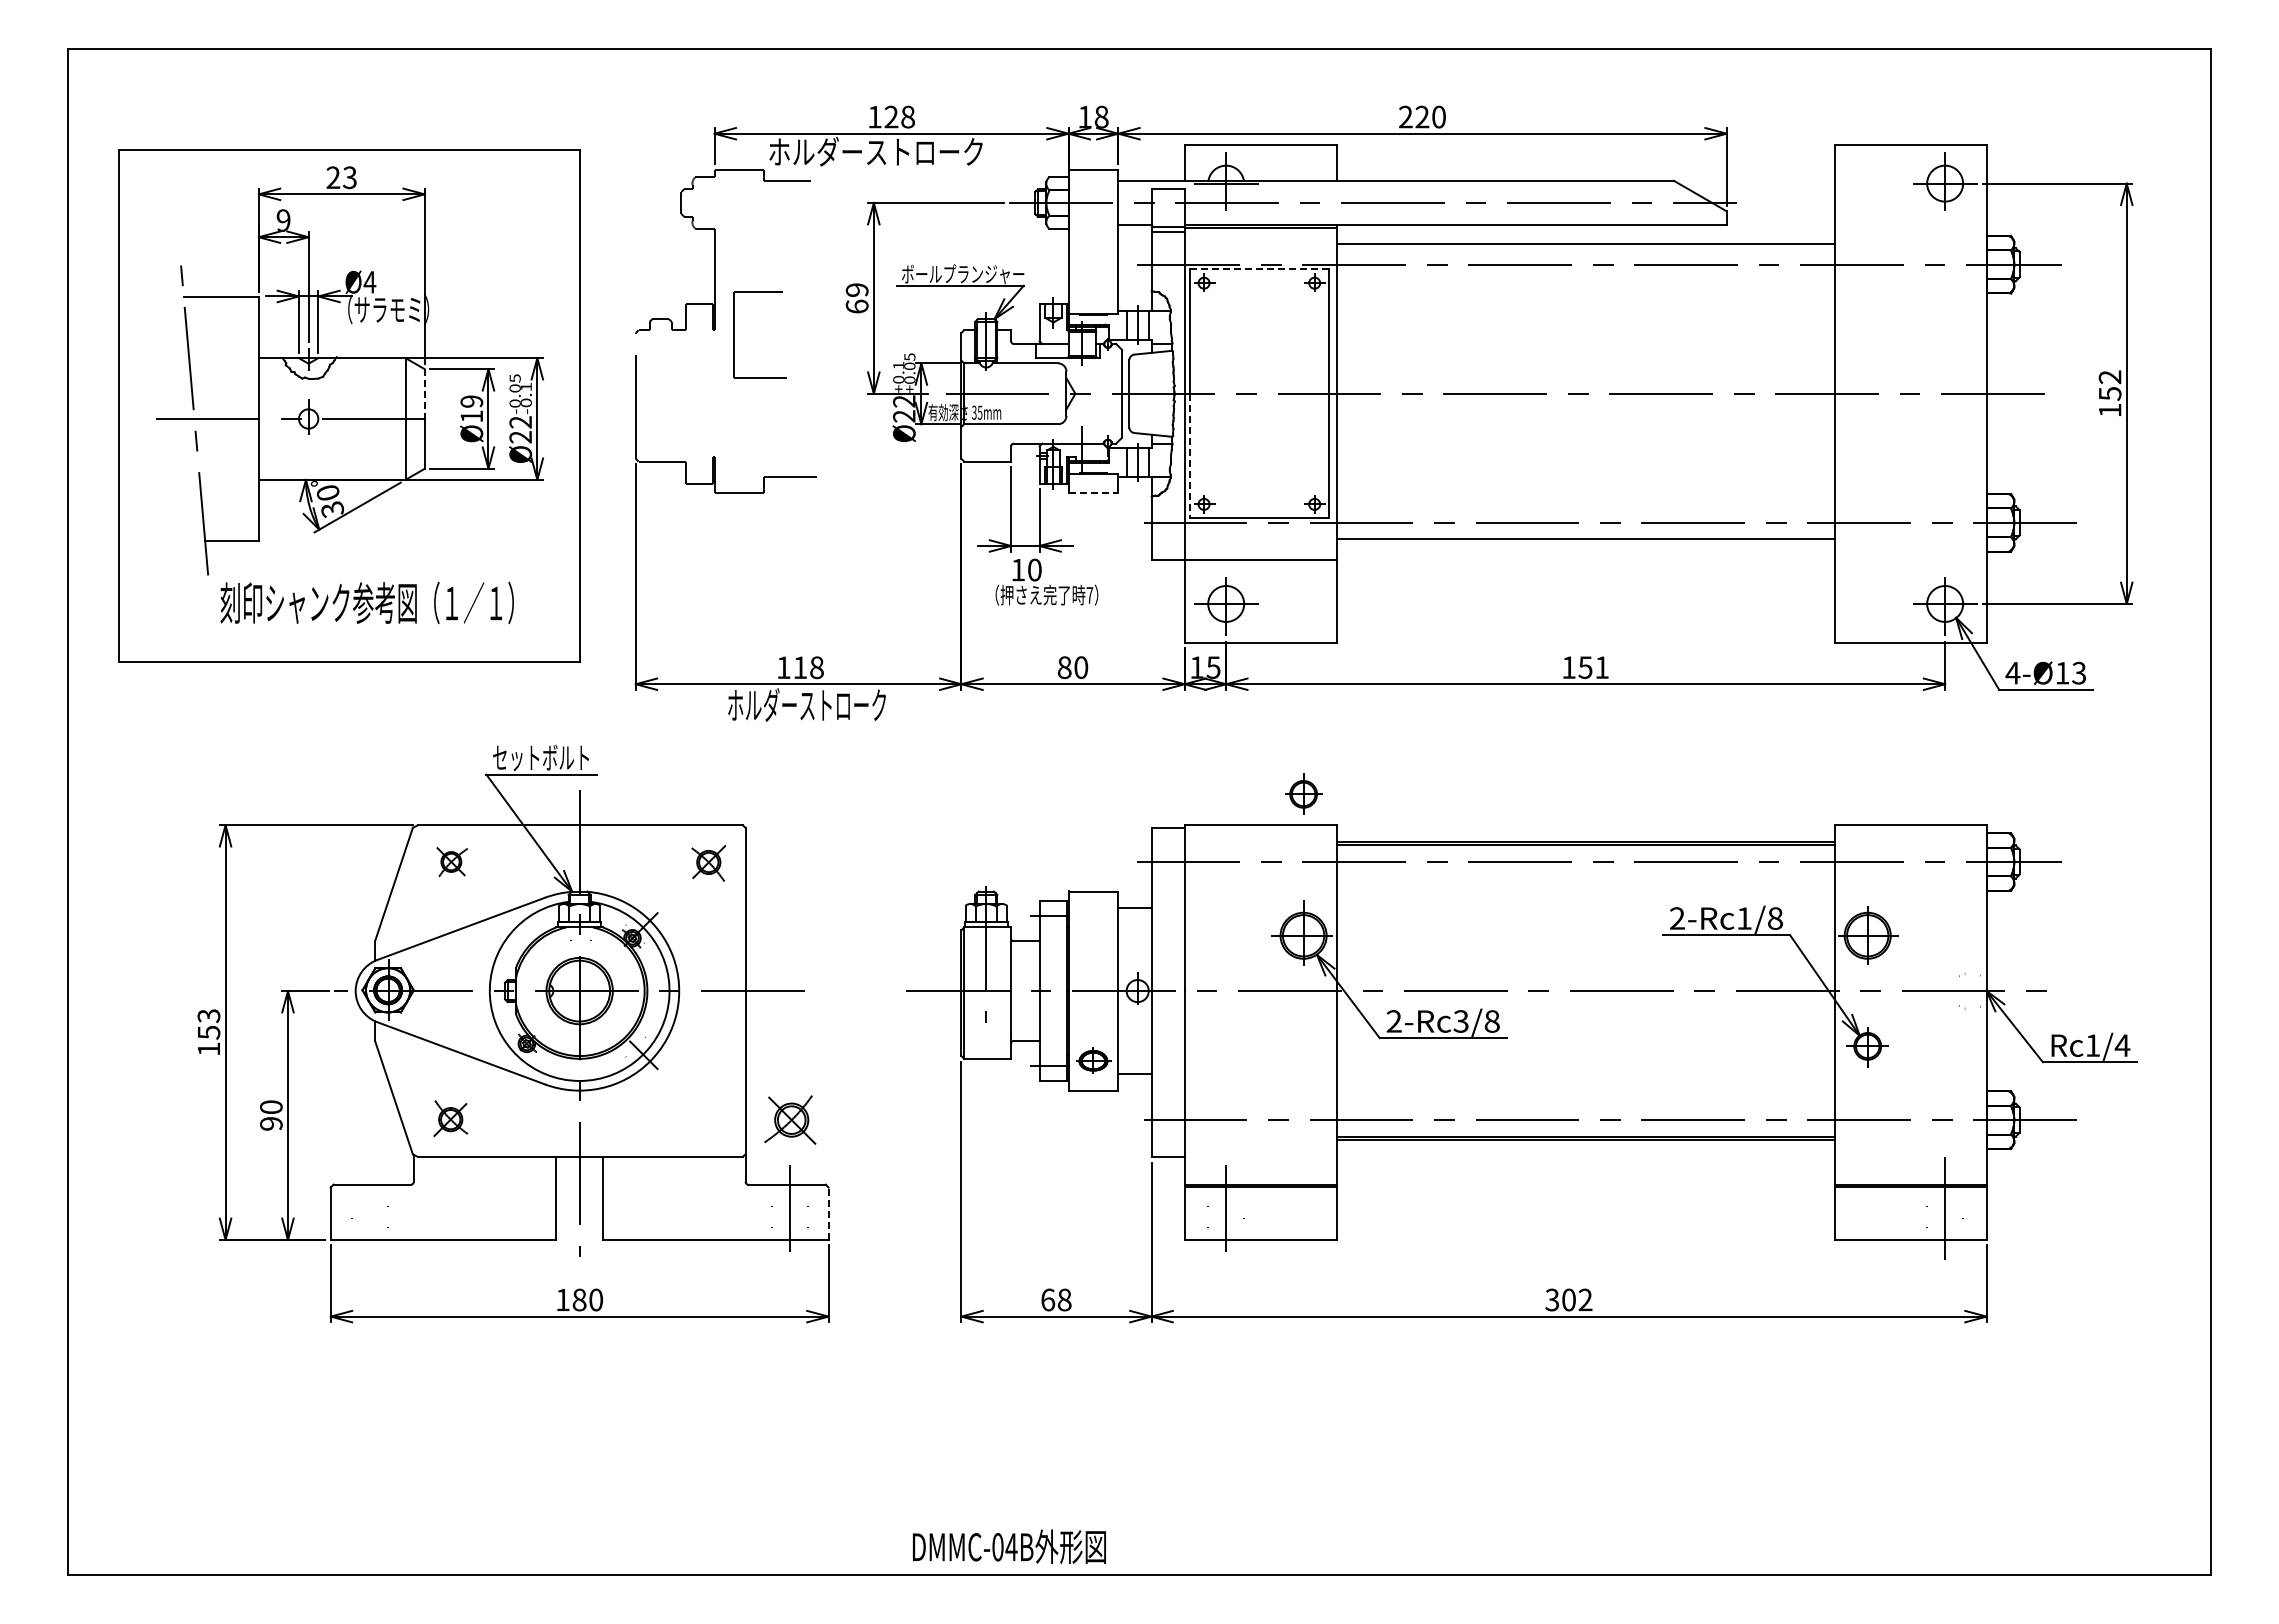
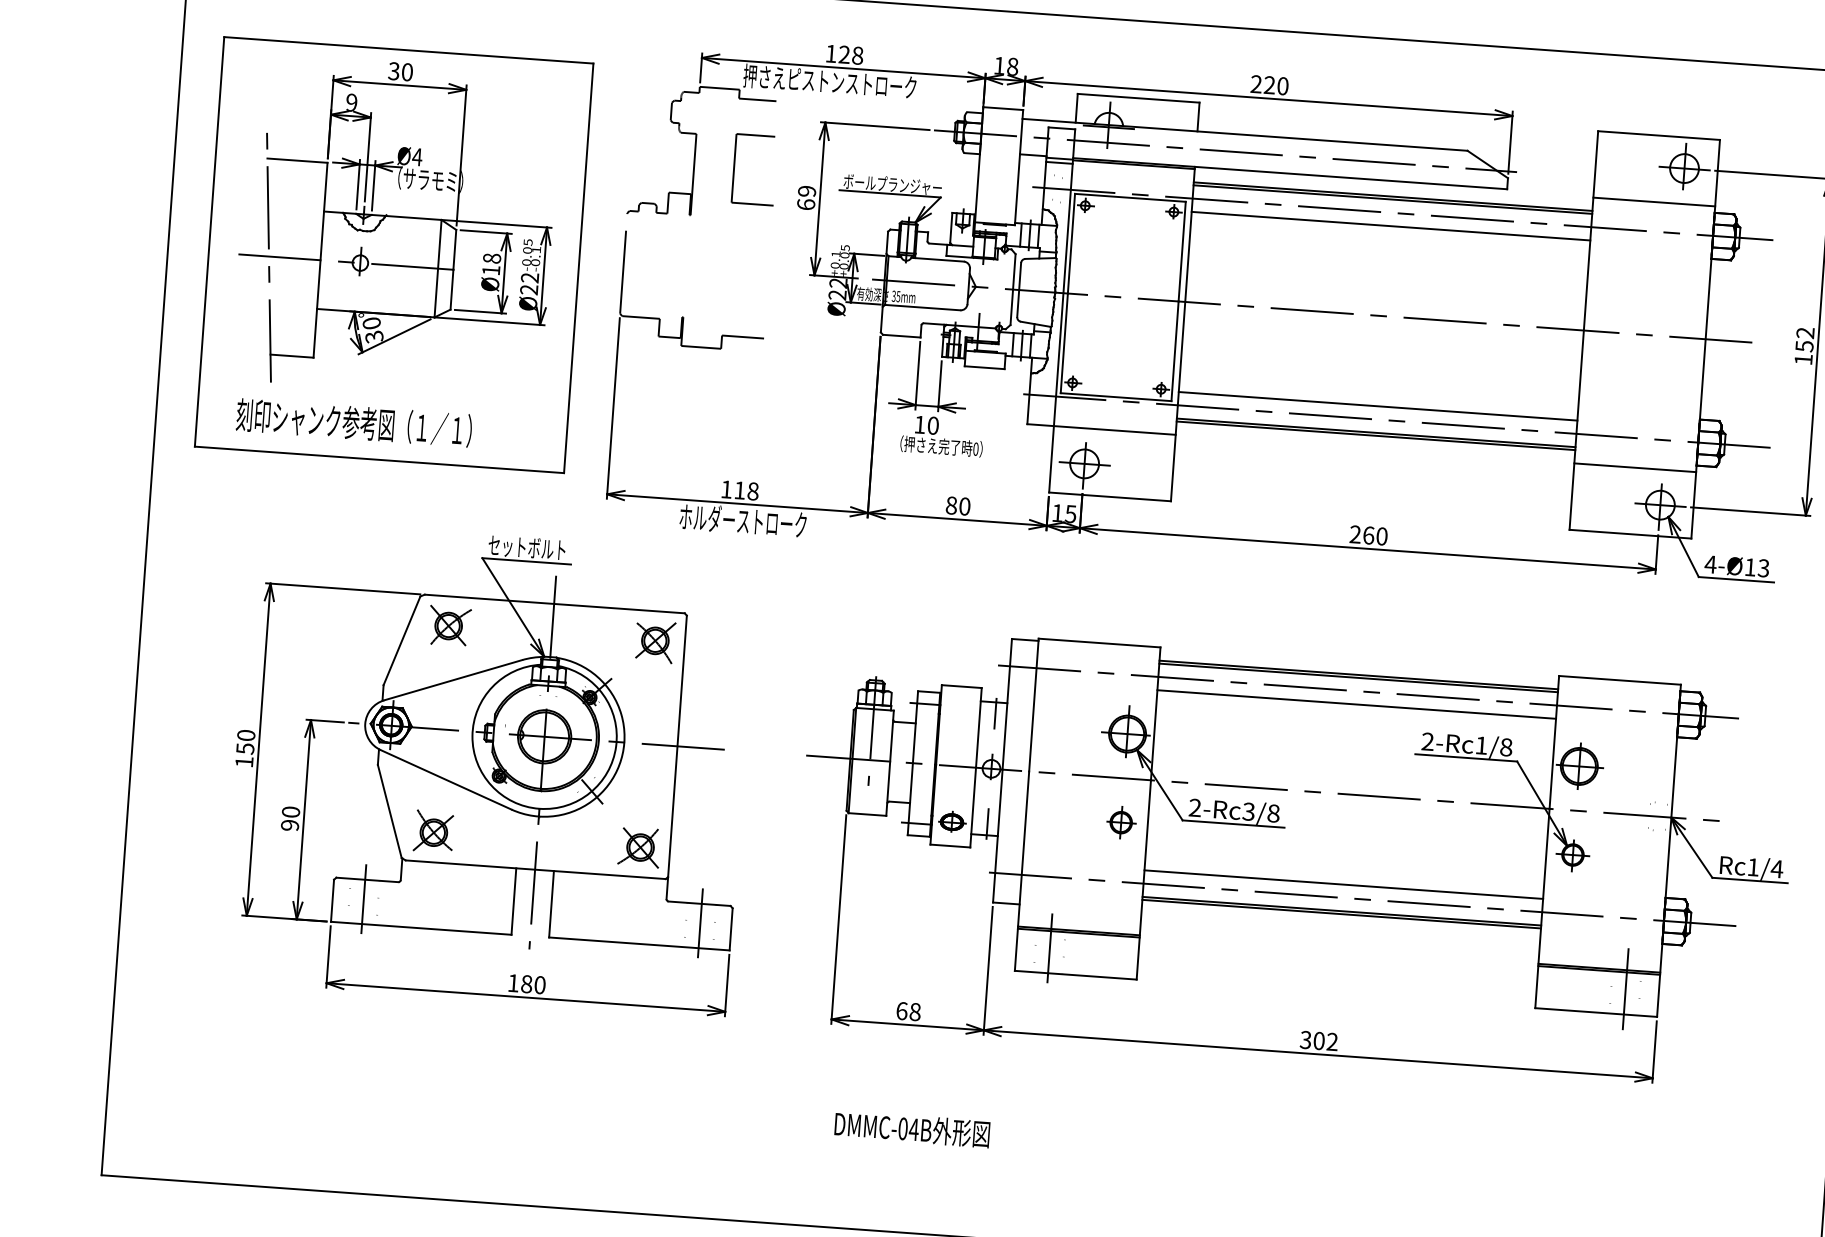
text: (875, 151) -> (829, 81), ホルダーストローク -> 押さえピストンストローク
text: (341, 177) -> (400, 71), 23 -> 30
line: (1910, 227) -> (1654, 201), added
line: (1585, 248) -> (1392, 199), added
line: (1258, 269) -> (1129, 197), dashed -> solid
line: (1585, 281) -> (1390, 226), added
part: (734, 334) -> (734, 167), moved
line: (424, 394) -> (454, 250), dashed -> solid
text: (471, 401) -> (491, 258), Ø19 -> Ø18
line: (1190, 456) -> (1064, 343), dashed -> solid
line: (1093, 493) -> (984, 367), dashed -> solid
line: (1585, 506) -> (1377, 406), added
line: (1585, 543) -> (1375, 436), added
line: (1910, 559) -> (1635, 467), added
text: (1089, 595) -> (975, 449), 7 -> 0
text: (366, 602) -> (353, 422), moved
text: (1585, 667) -> (1368, 535), 151 -> 260
part: (1303, 793) -> (1121, 821), moved
part: (452, 861) -> (450, 625), size x1.67
part: (708, 863) -> (655, 642), size x1.43
line: (1585, 878) -> (1356, 704), added
line: (1137, 921) -> (995, 713), added
text: (208, 1016) -> (245, 735), 153 -> 150
line: (1137, 1059) -> (987, 823), added
line: (1585, 1103) -> (1343, 884), added
part: (450, 1118) -> (433, 831), size x1.43
part: (790, 1119) -> (639, 846), moved
line: (369, 1208) -> (363, 898), added
line: (828, 1213) -> (731, 929), dashed -> solid
text: (1009, 1546) -> (912, 1128), moved

